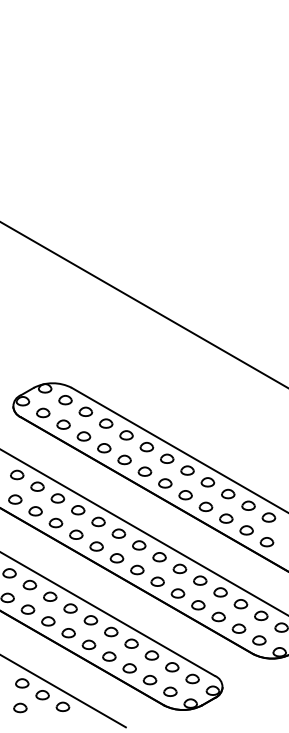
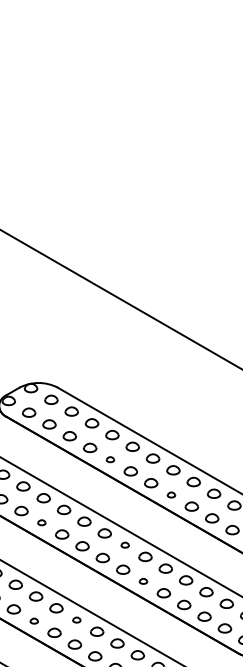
part: (124, 459) -> (110, 459), size x0.6
part: (185, 495) -> (171, 495), size x0.6
part: (55, 522) -> (41, 522), size x0.6
part: (139, 545) -> (125, 545), size x0.6
part: (157, 581) -> (143, 581), size x0.6
part: (90, 620) -> (76, 620), size x0.6
part: (48, 621) -> (34, 621), size x0.6

